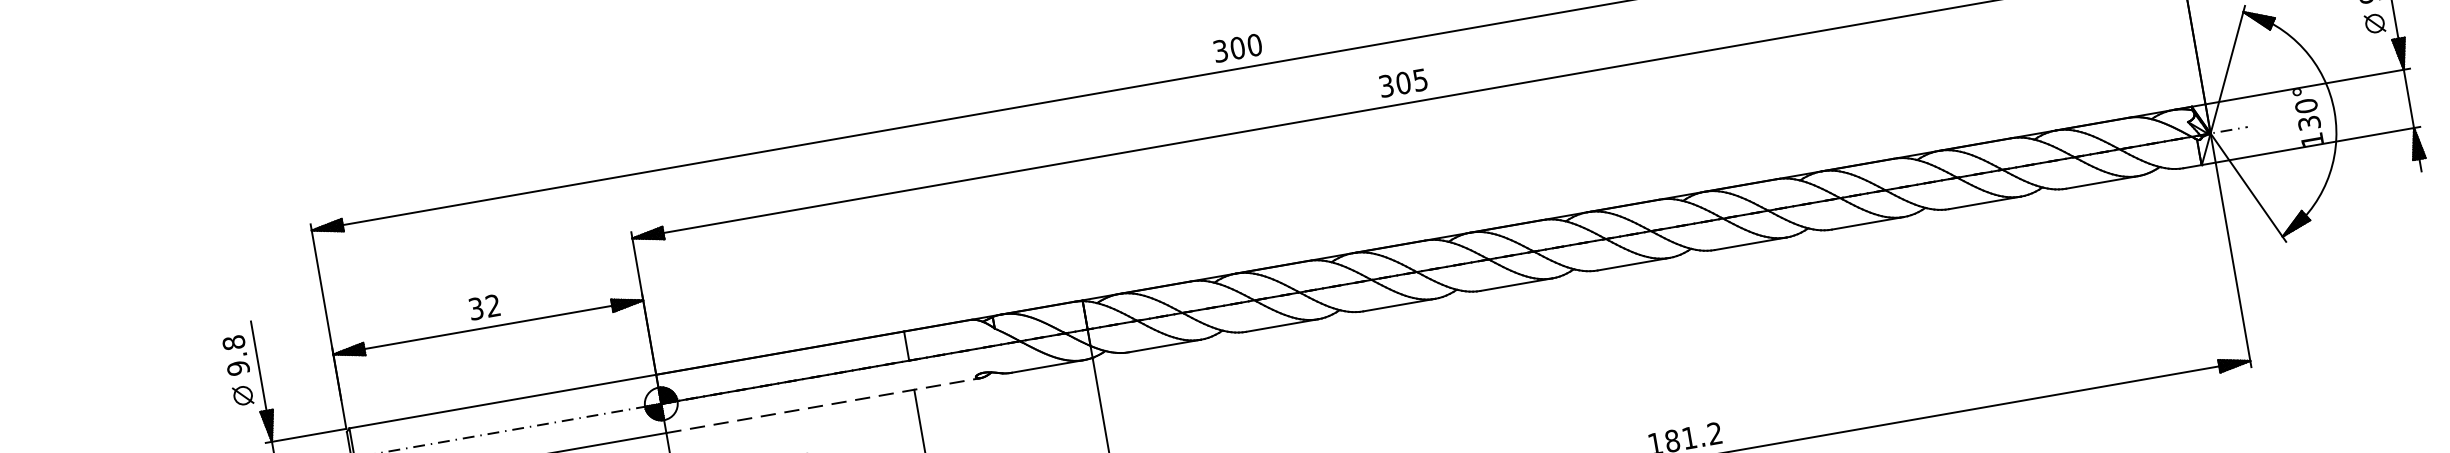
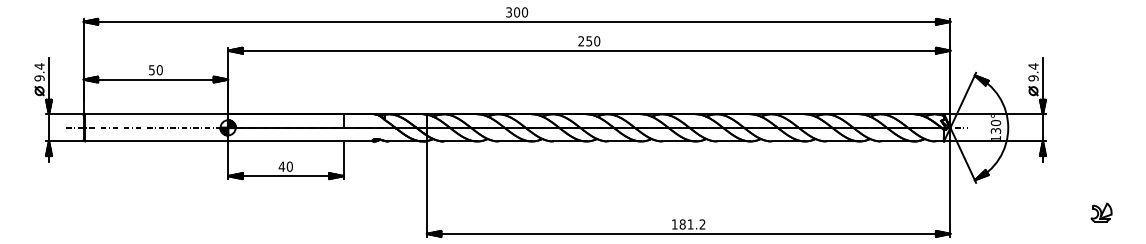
text: (1404, 83) -> (589, 41), 305 -> 250
text: (484, 308) -> (155, 70), 32 -> 50
text: (233, 342) -> (39, 66), 9.8 -> 9.4
line: (823, 405) -> (301, 141), dashed -> solid

